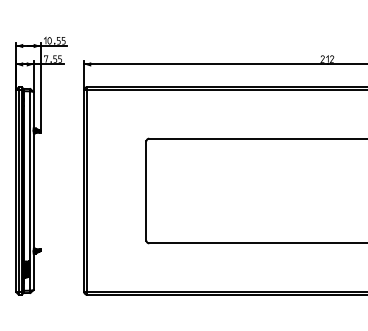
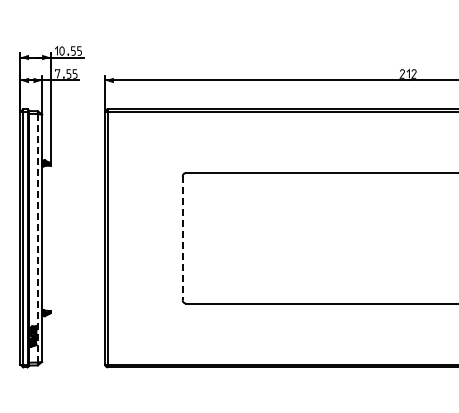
line: (29, 191) -> (37, 238), solid -> dashed
line: (146, 191) -> (182, 238), solid -> dashed

